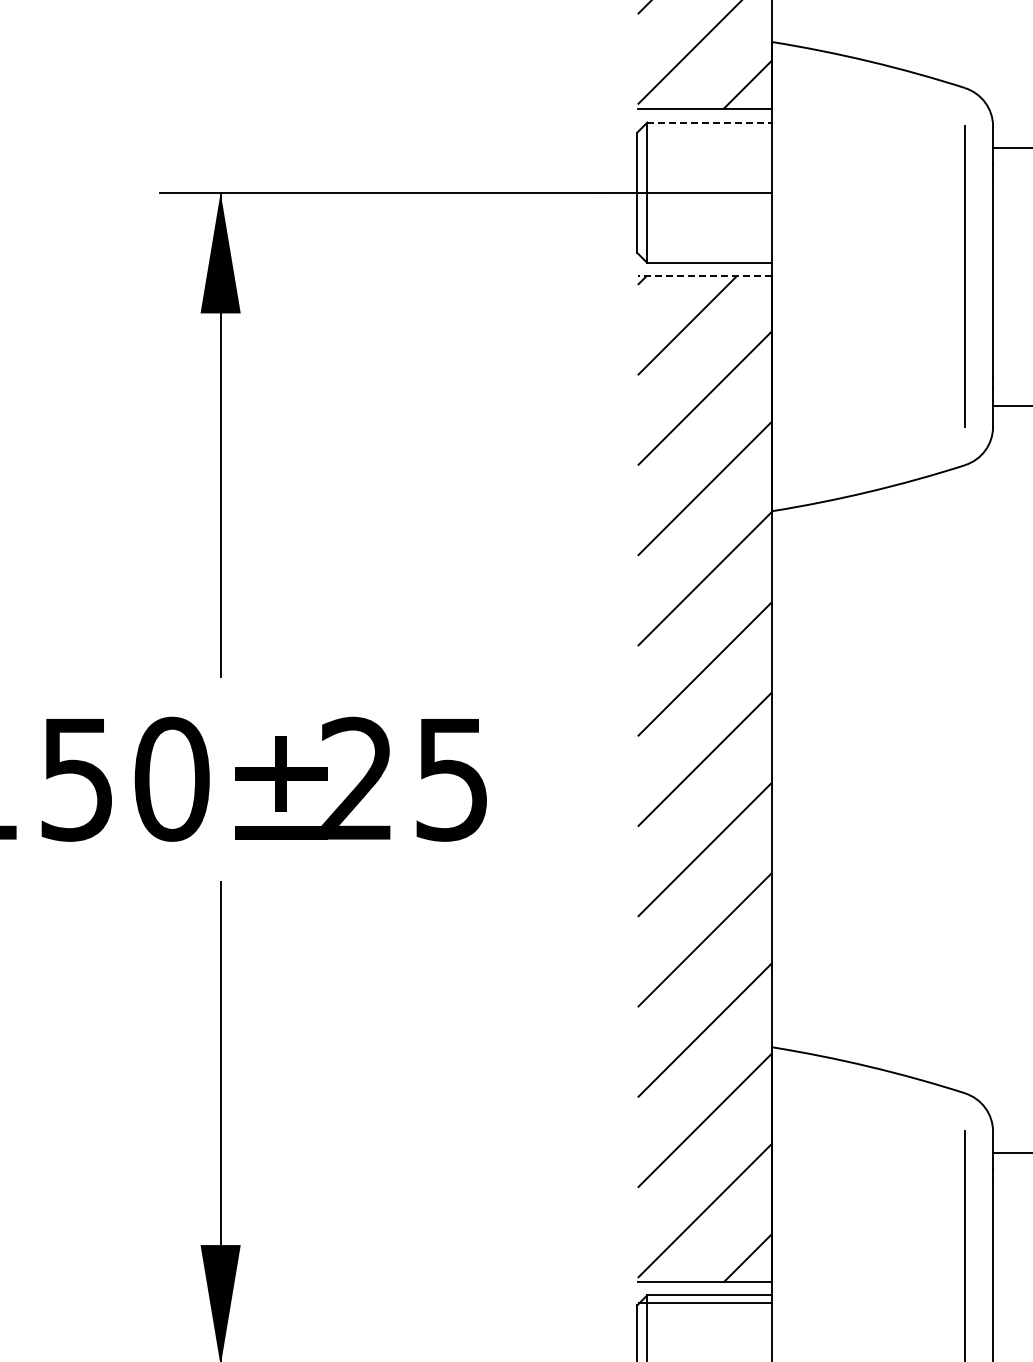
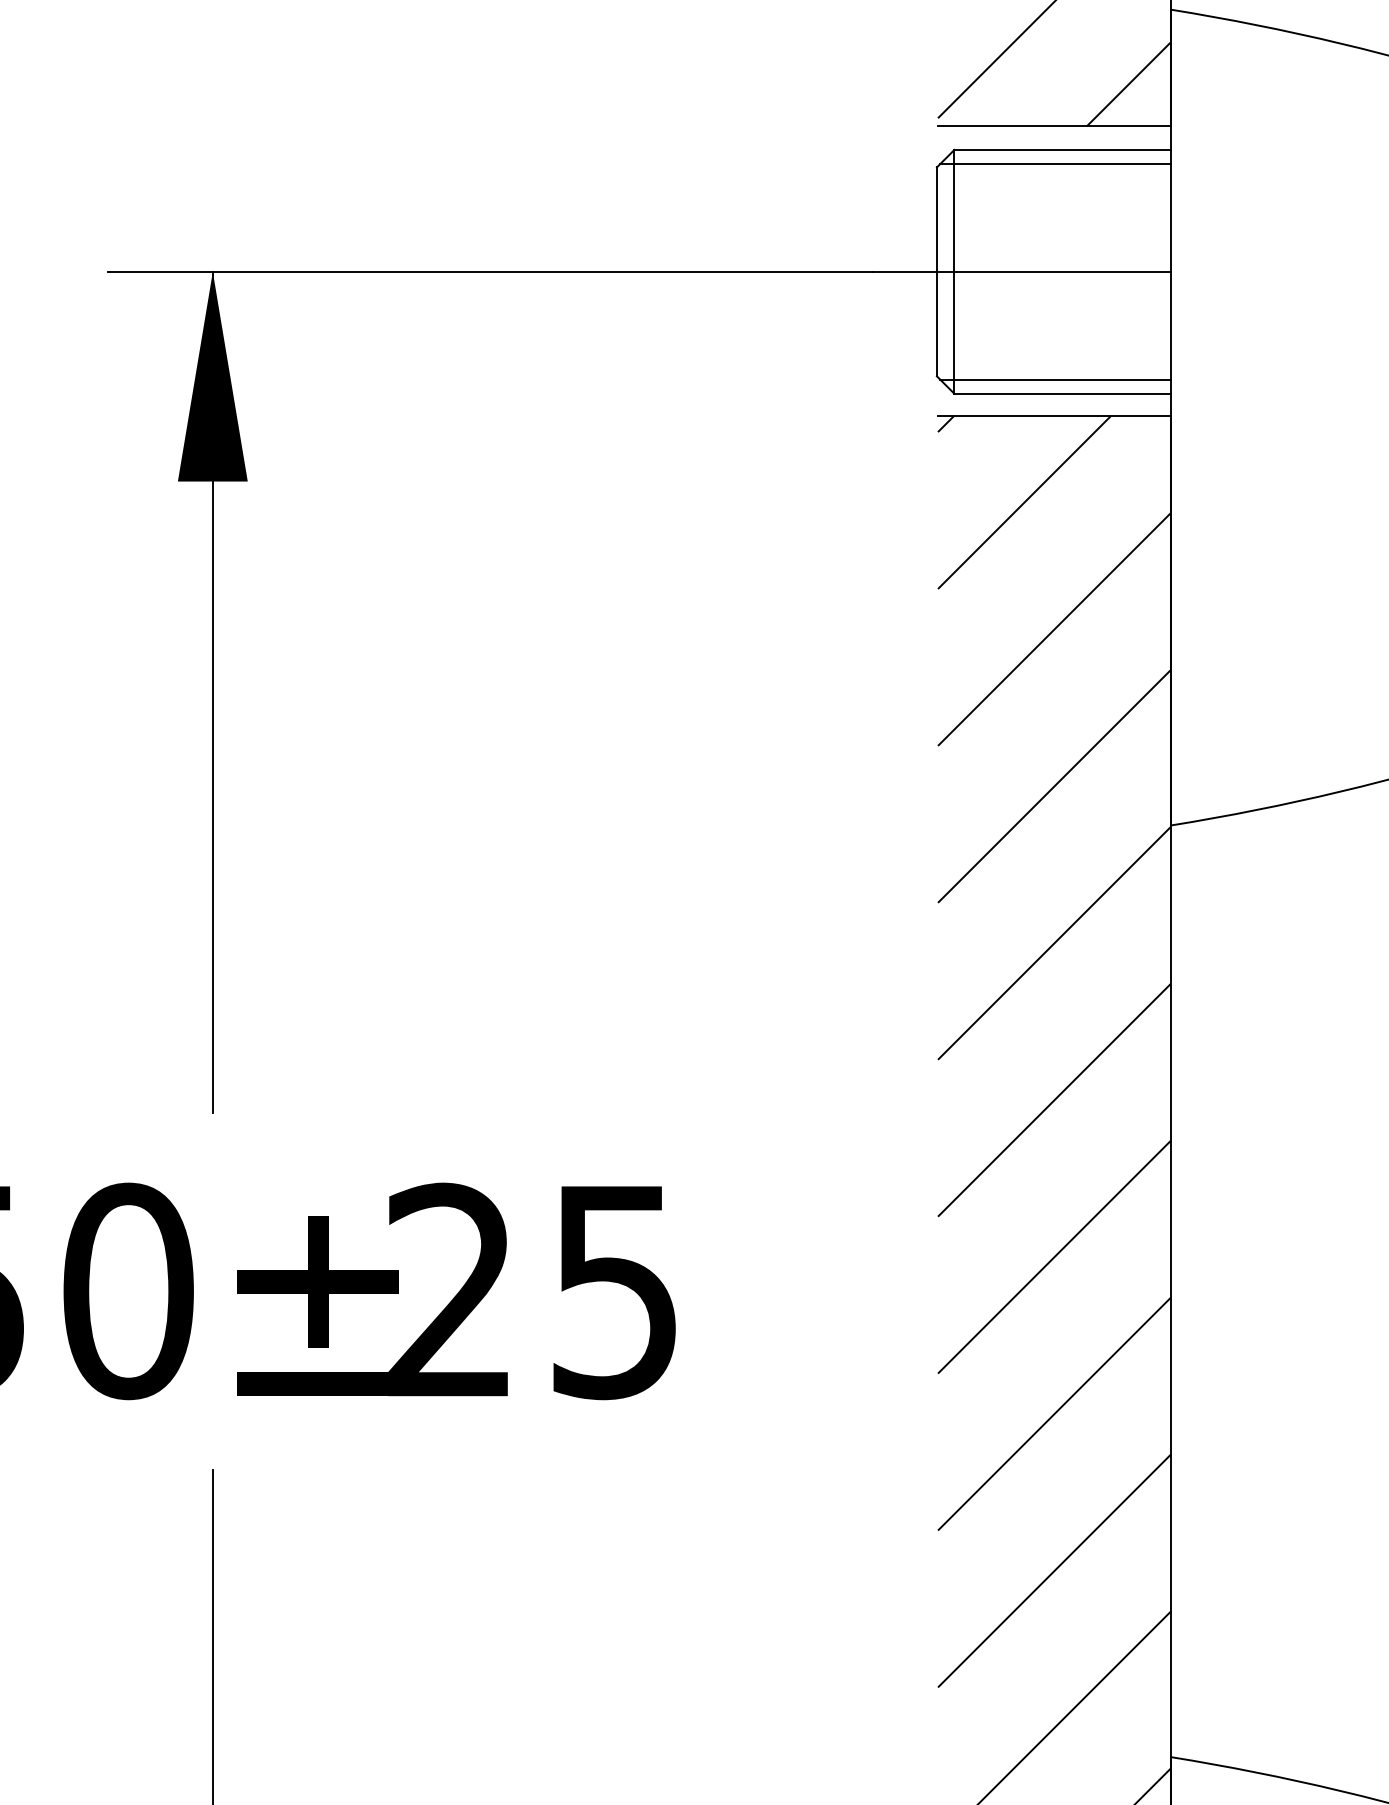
line: (710, 122) -> (1064, 149), dashed -> solid
line: (705, 130) -> (1055, 163), added
line: (705, 255) -> (1055, 380), added
line: (704, 275) -> (1053, 415), dashed -> solid

